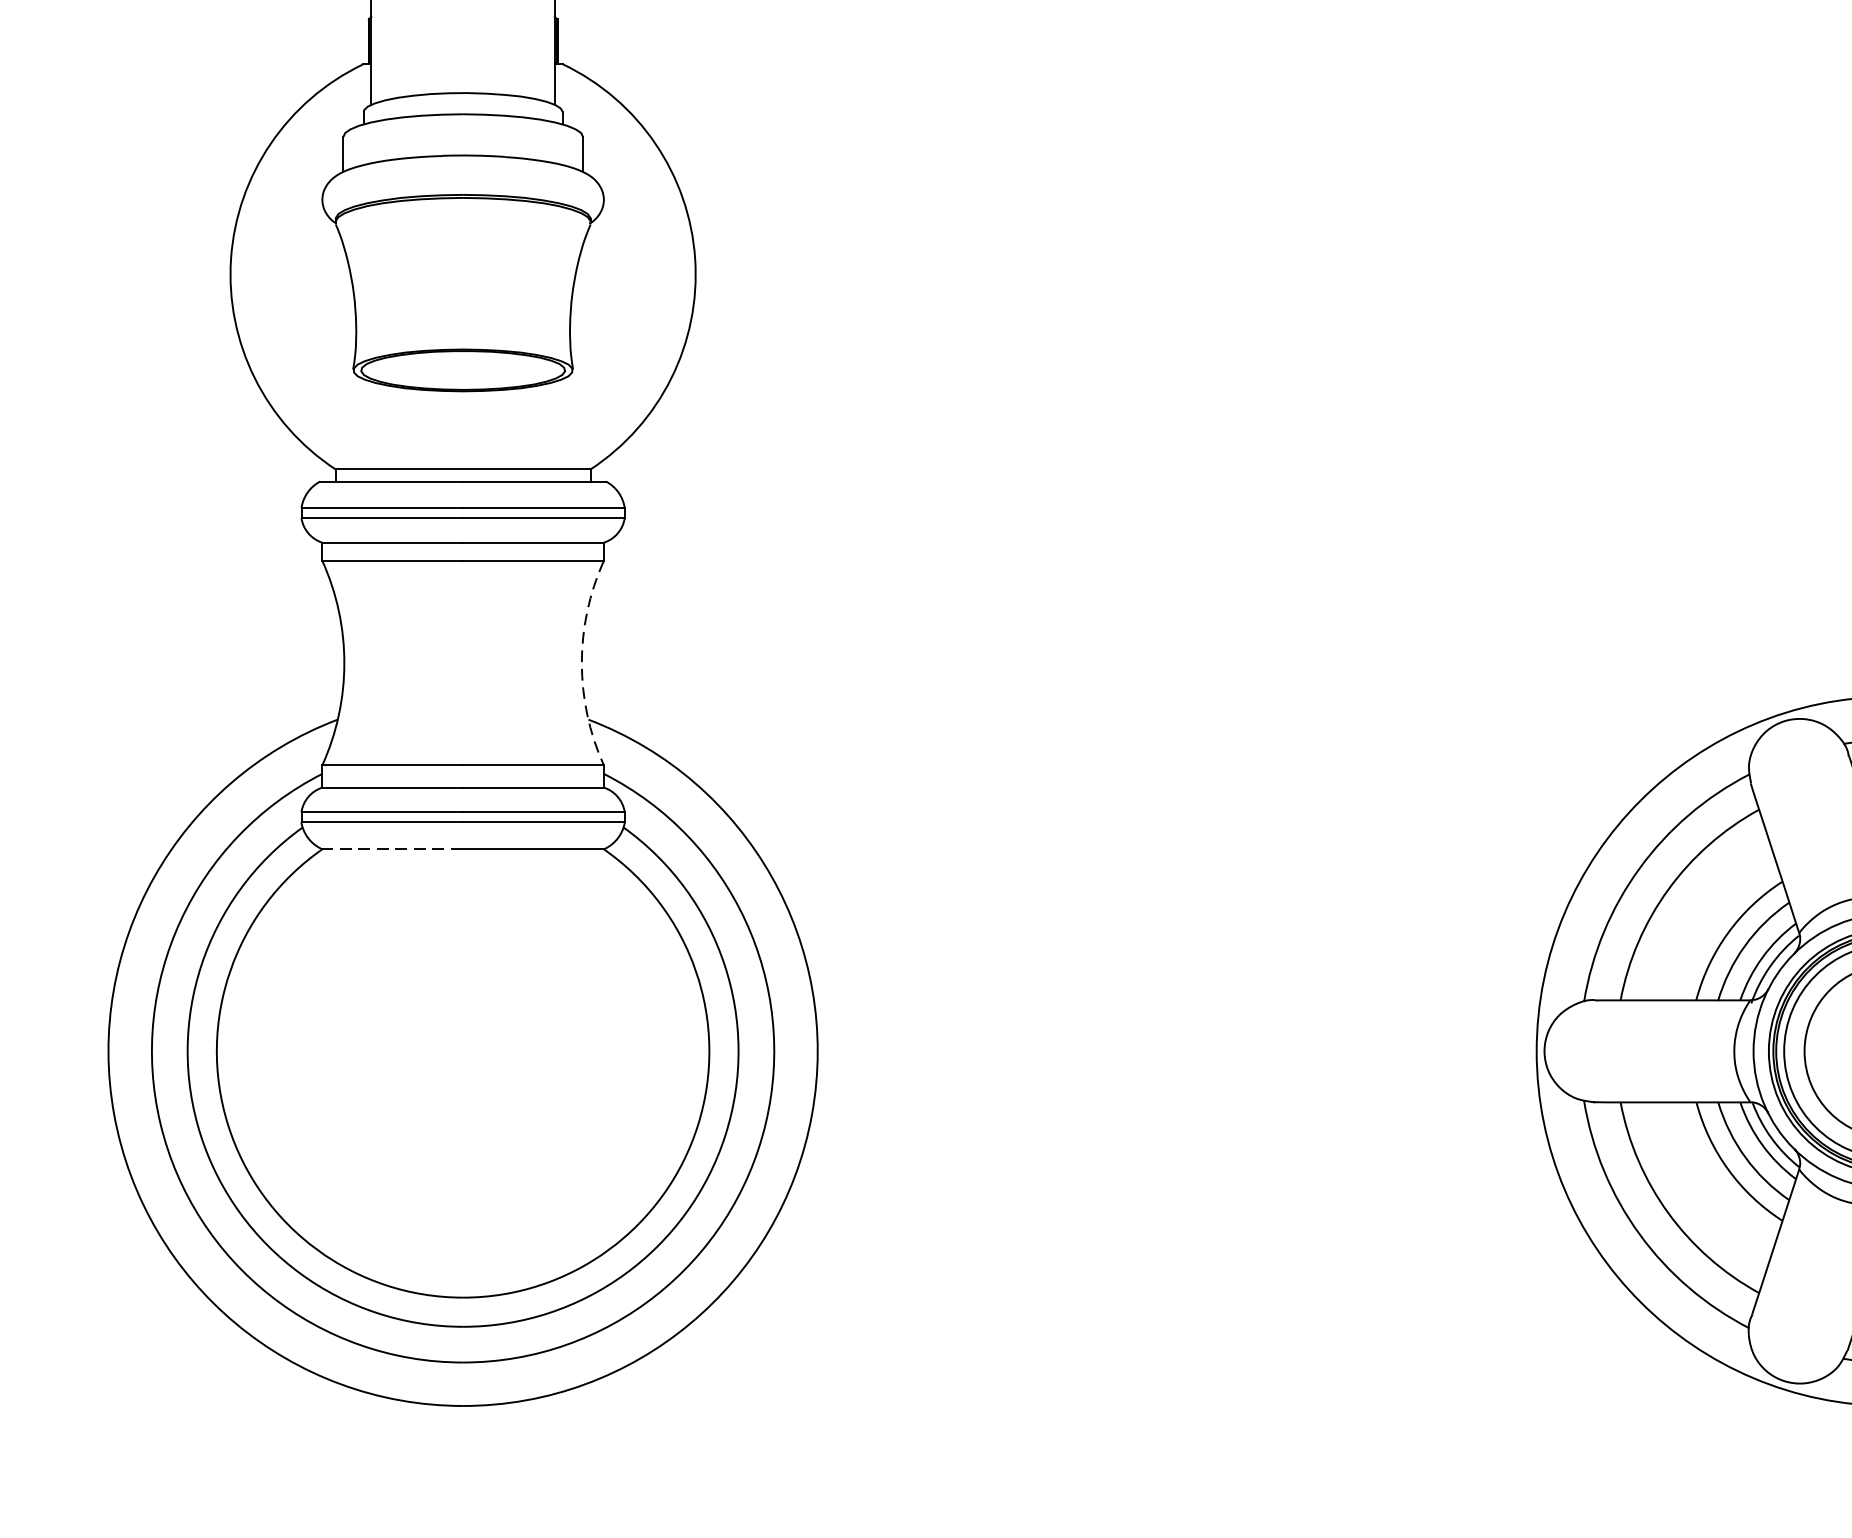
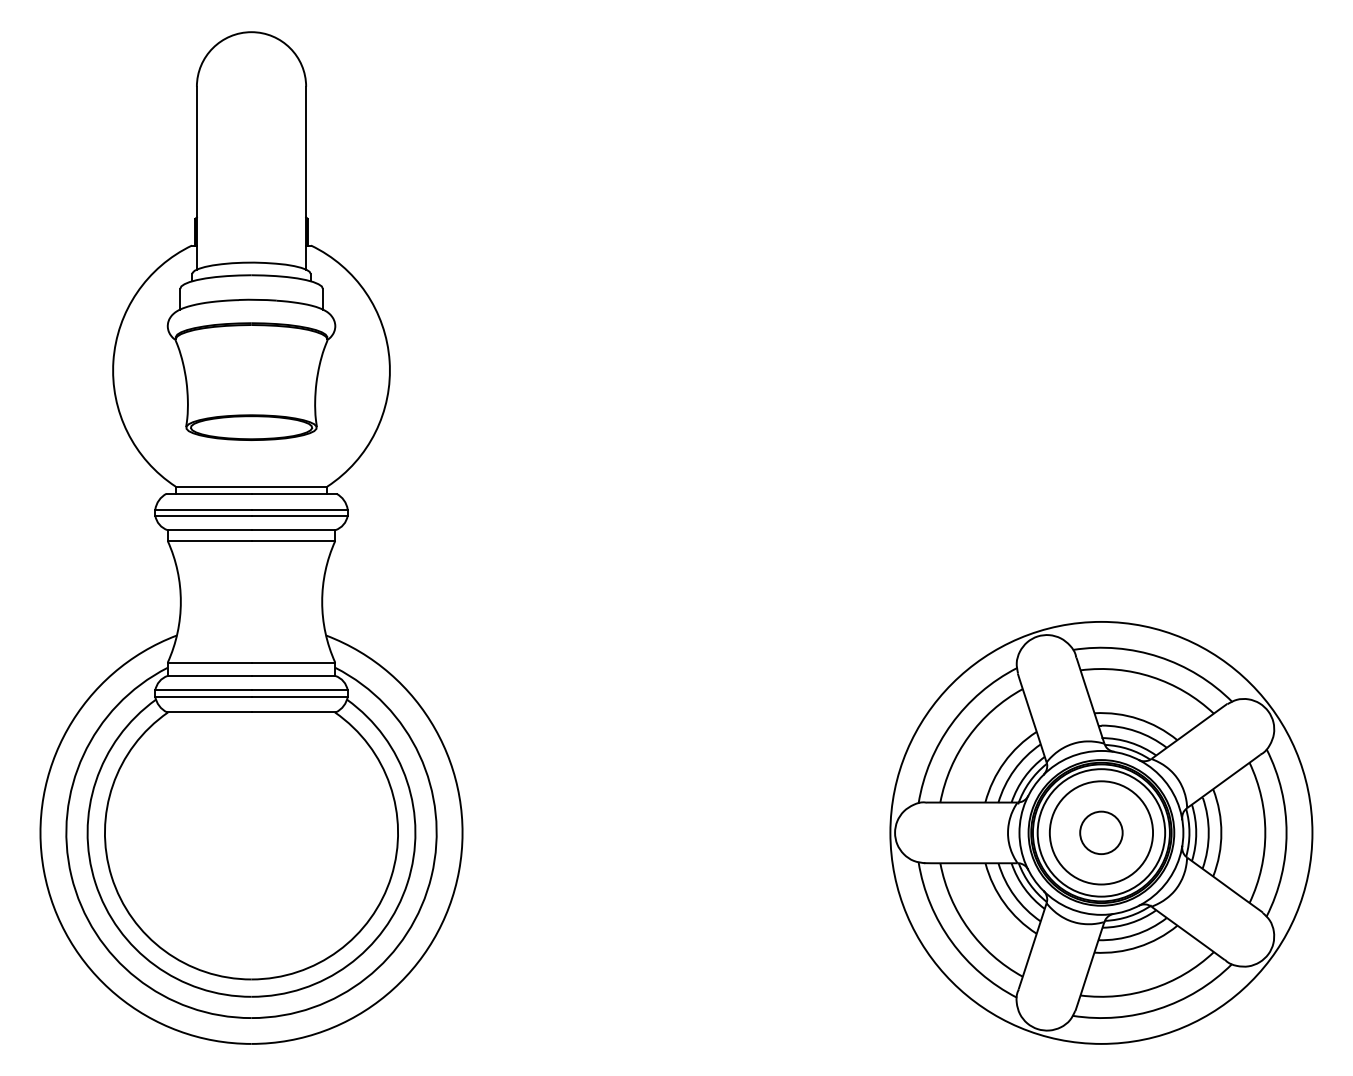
arc: (582, 662) -> (322, 601), dashed -> solid
line: (392, 849) -> (209, 712), dashed -> solid

